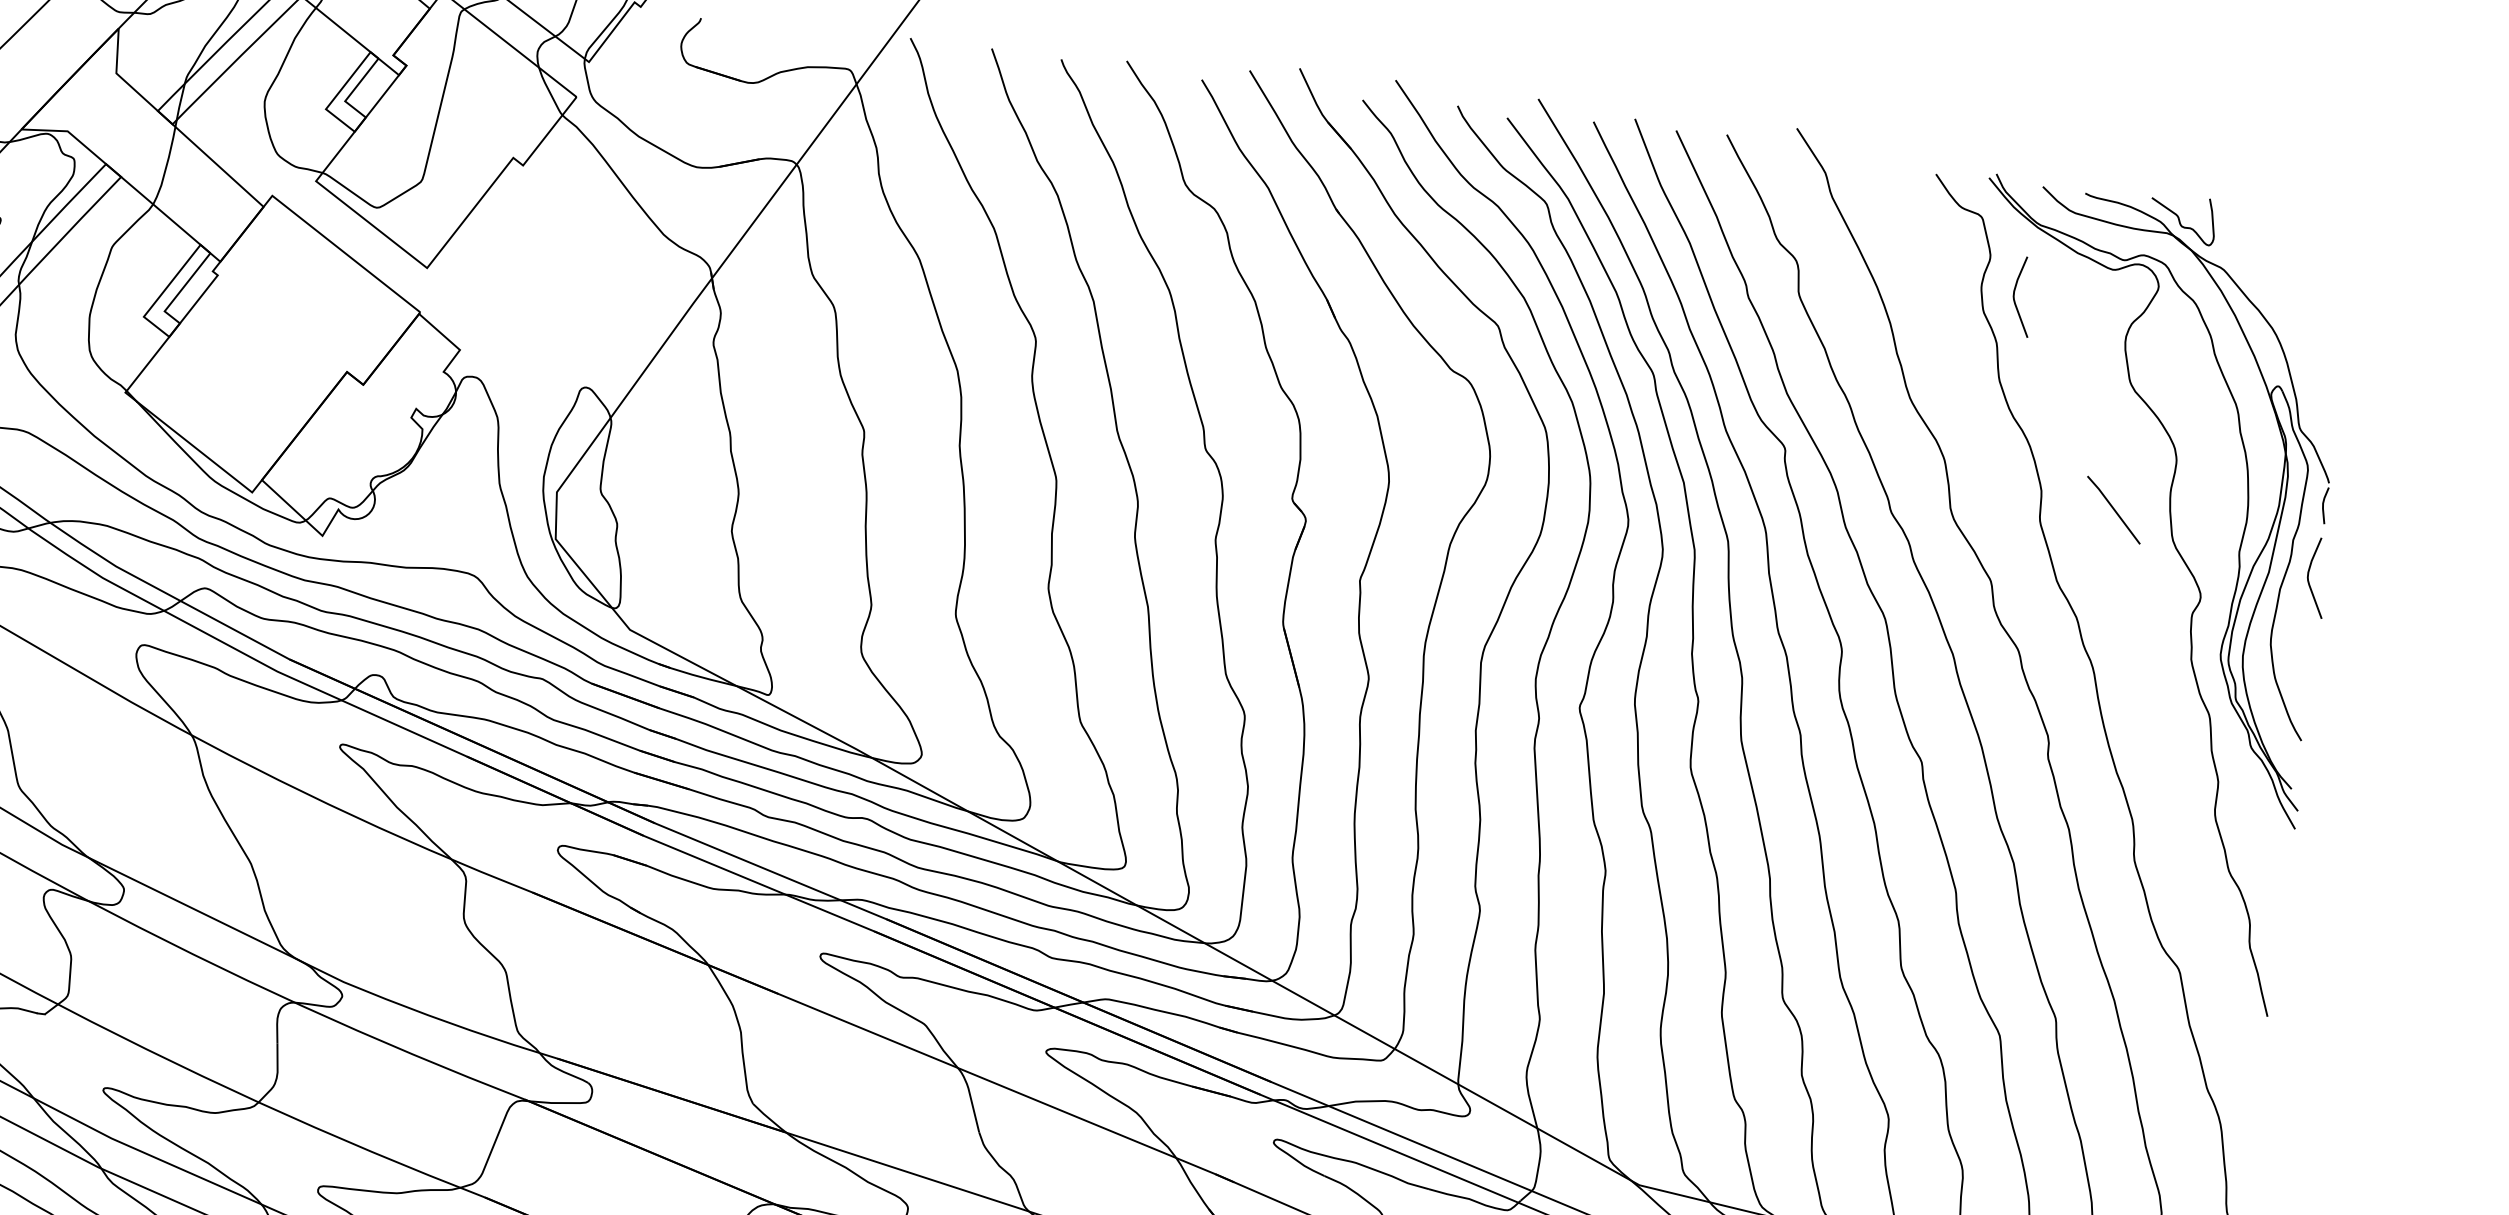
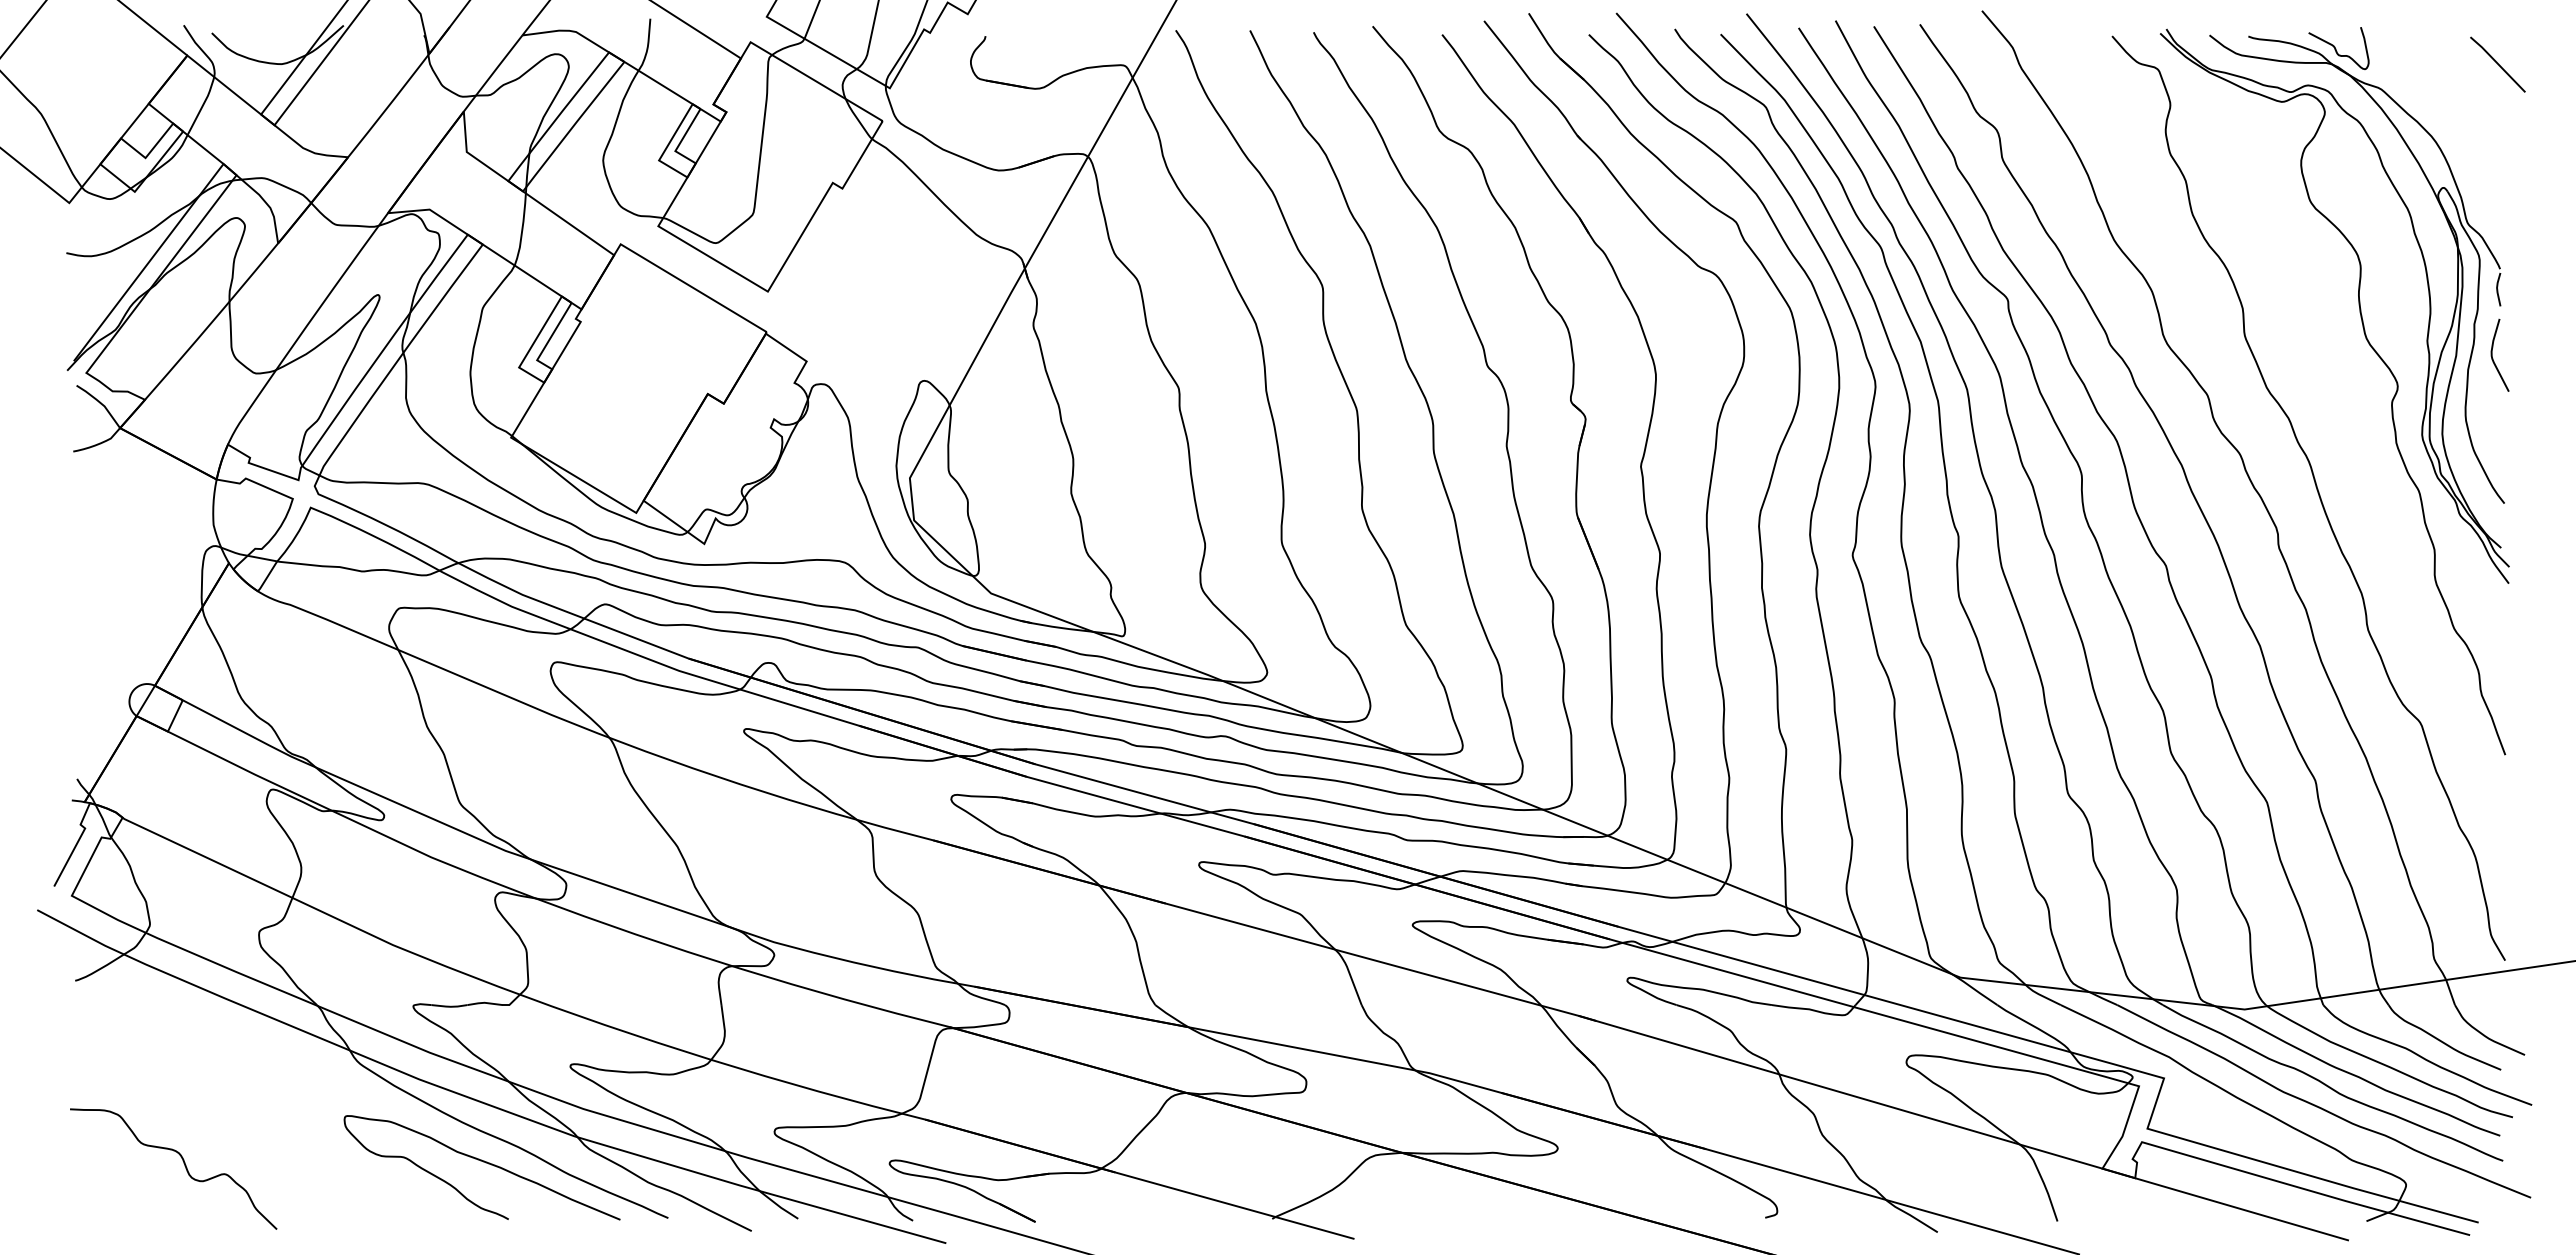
curve: (2014, 294) -> (2196, 135), removed
line: (2113, 509) -> (2497, 64), moved

